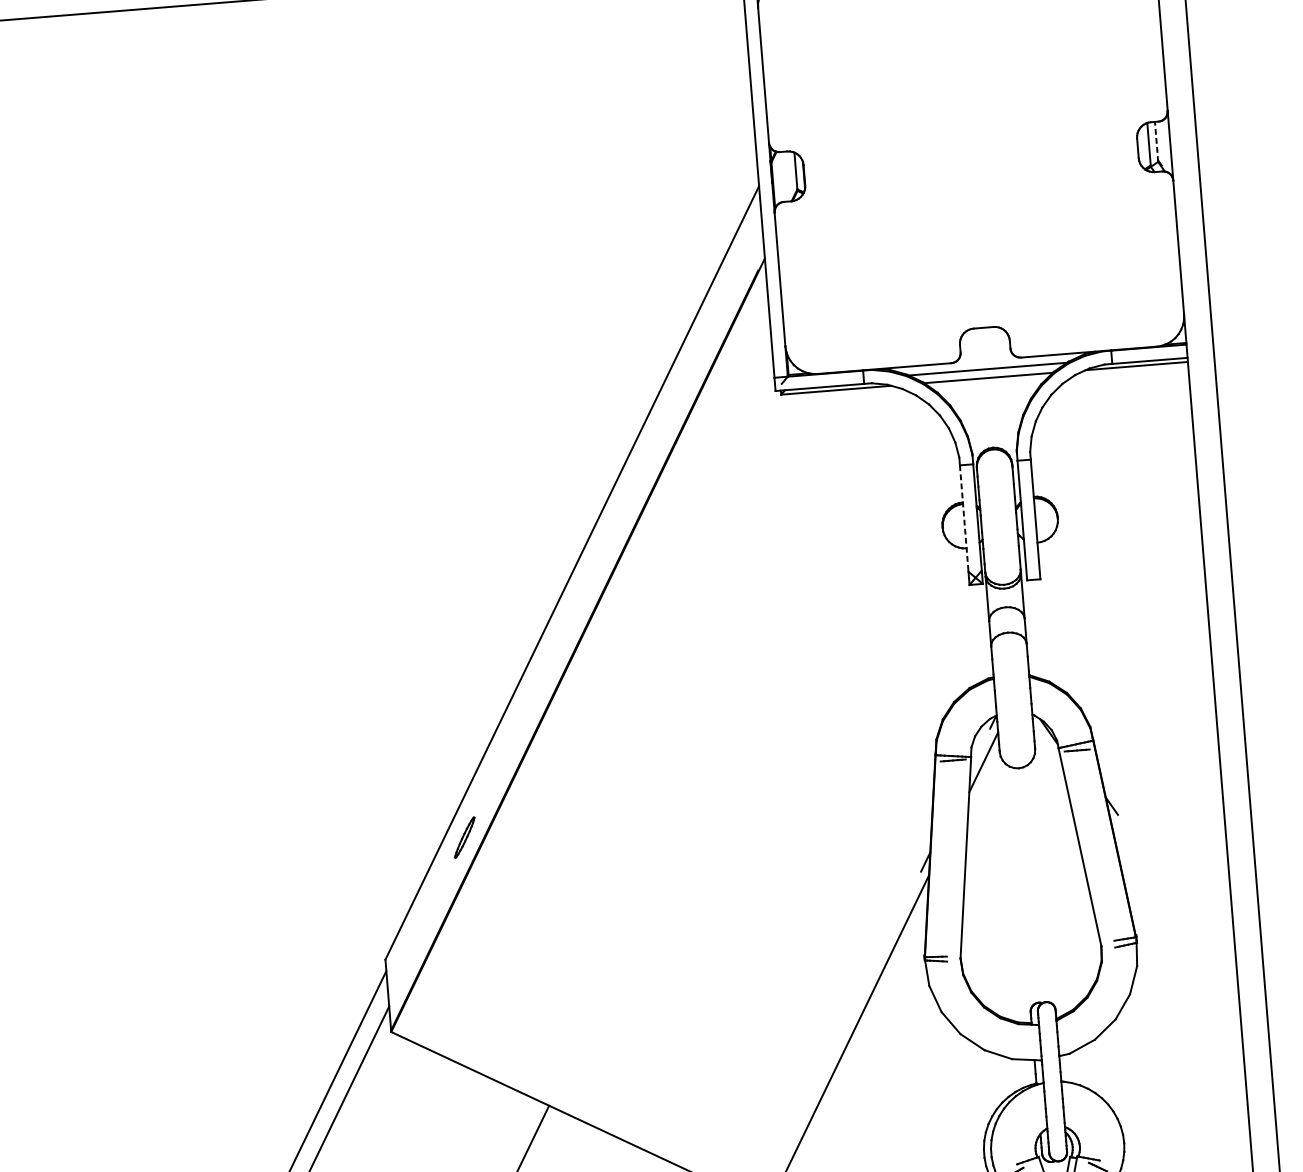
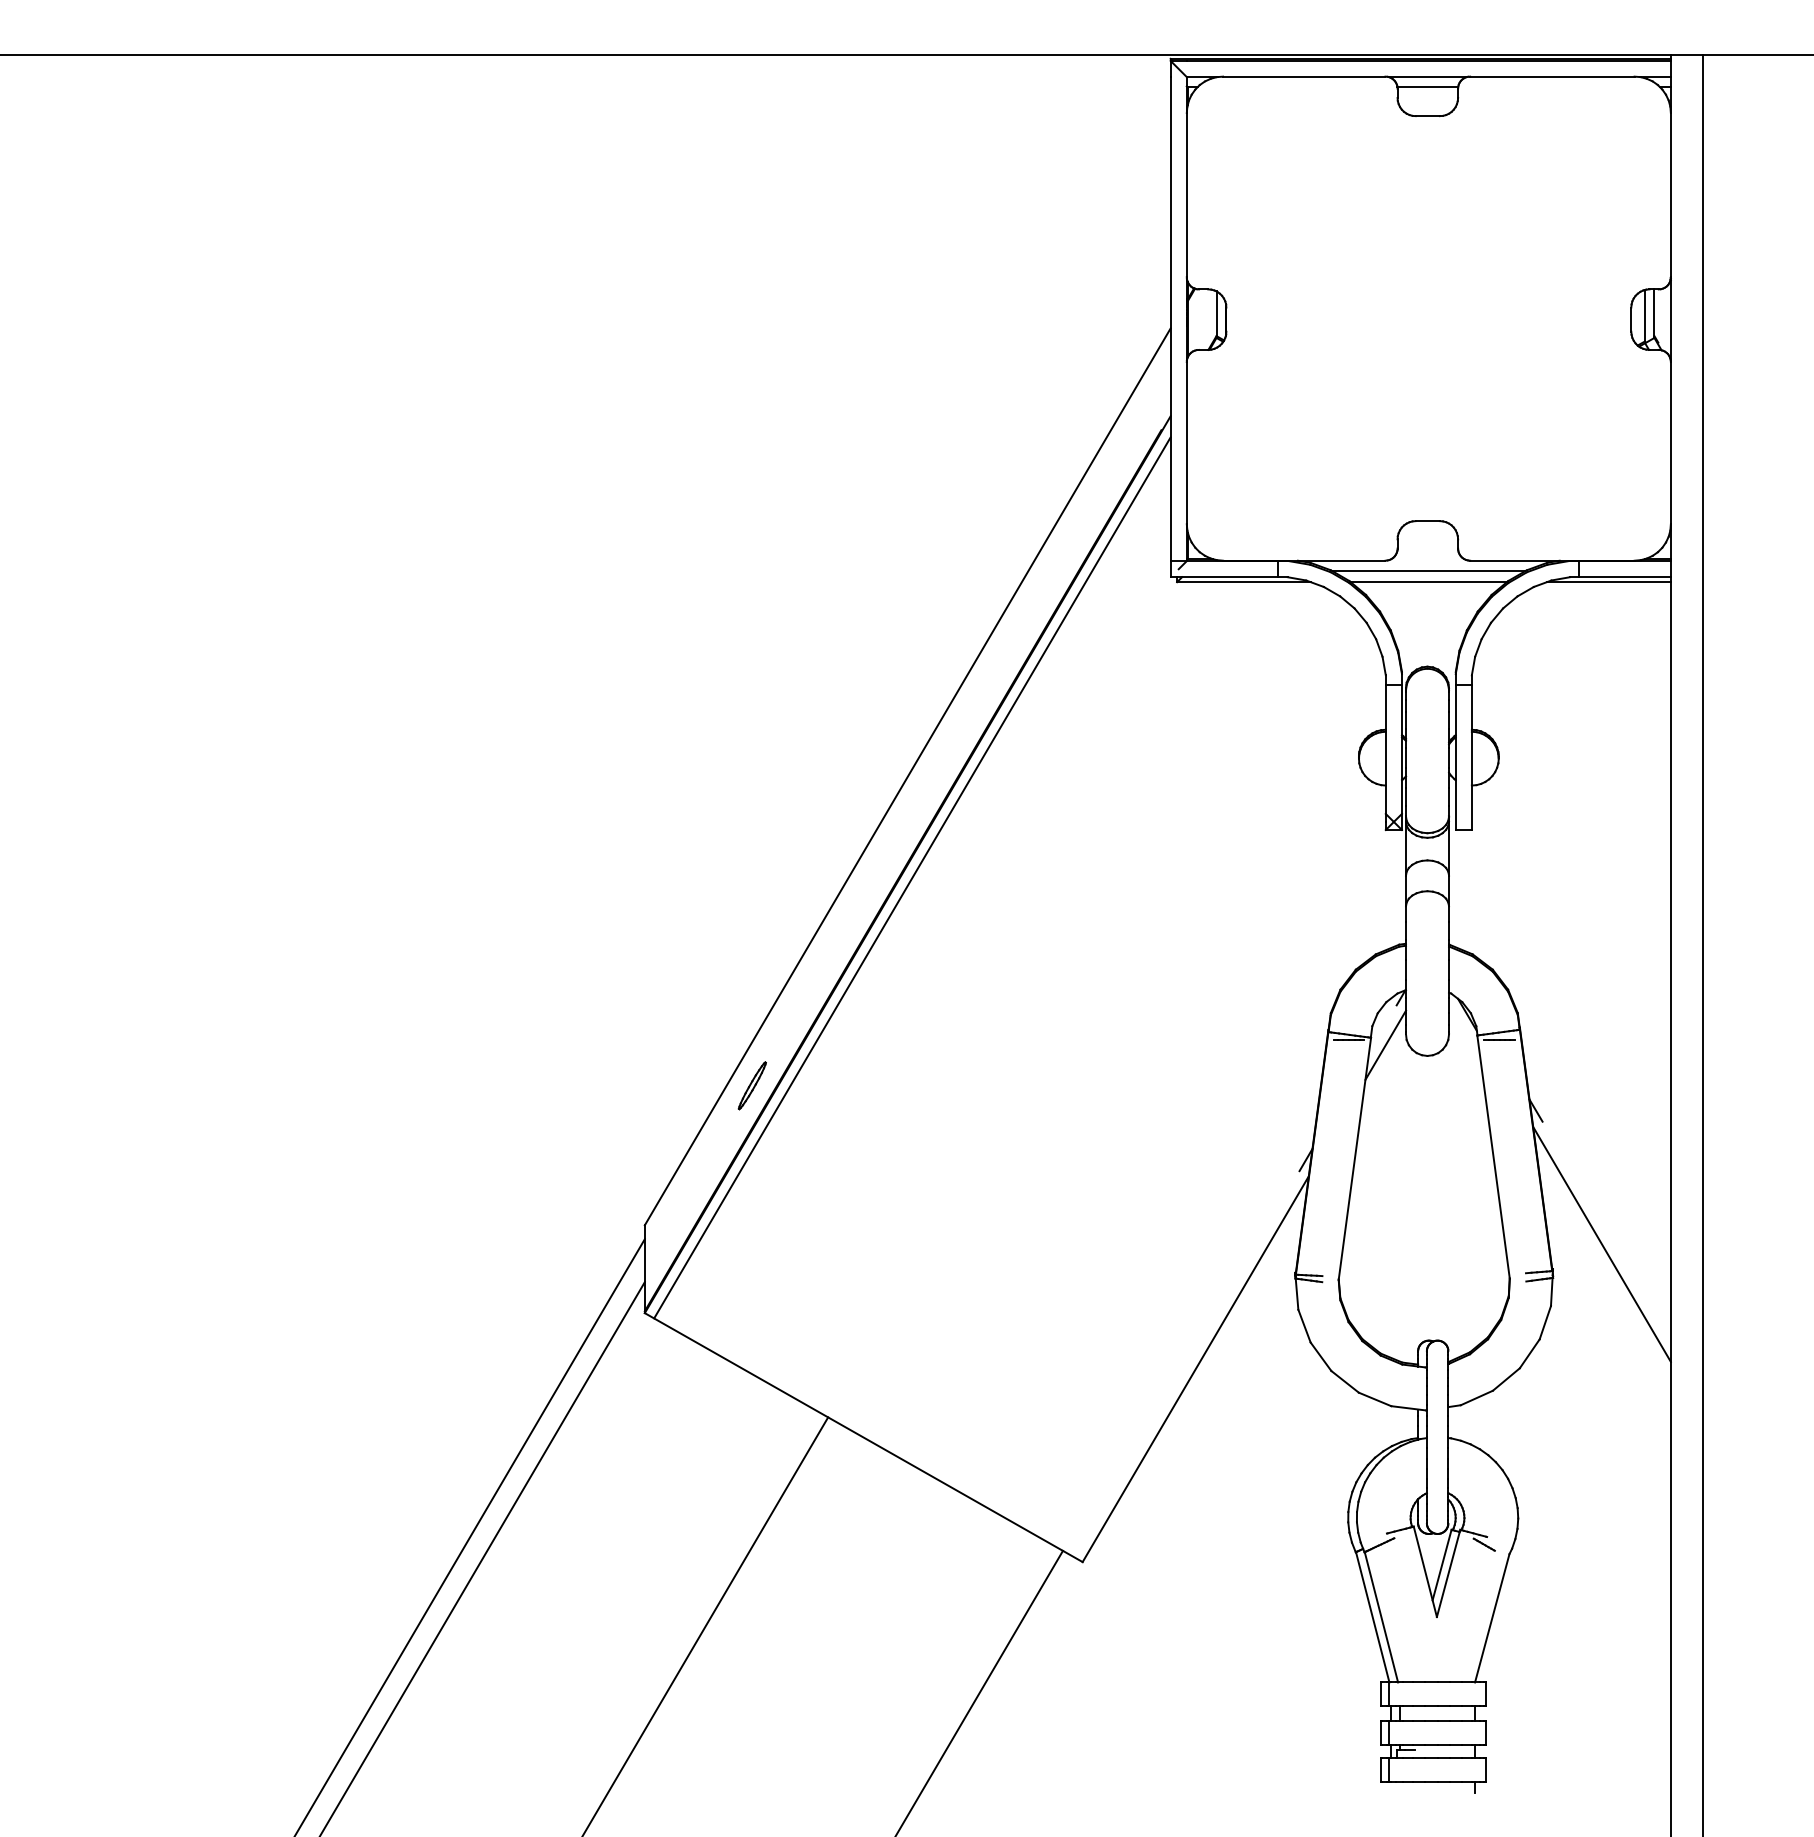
line: (1156, 141) -> (1654, 313), dashed -> solid
line: (963, 518) -> (1385, 749), dashed -> solid
line: (582, 655) -> (912, 877), added
line: (1174, 912) -> (1601, 1244), added

